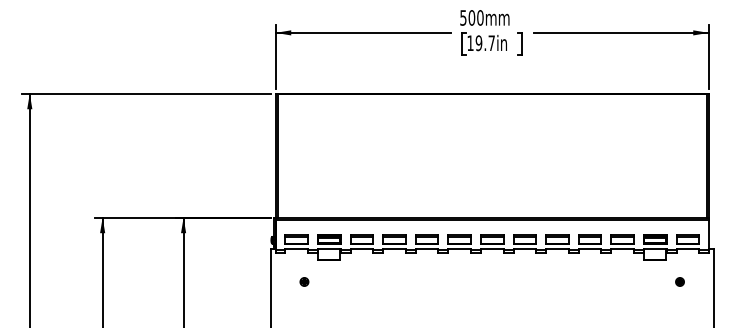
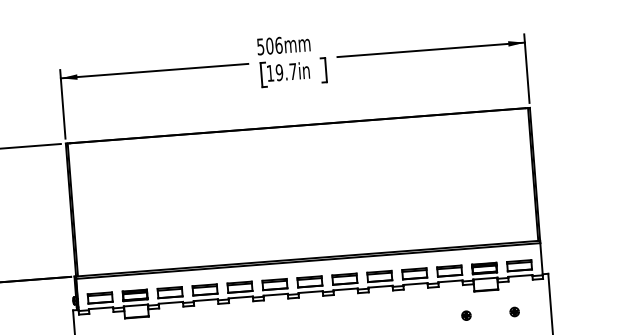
text: (480, 17) -> (279, 44), 500mm -> 506mm
part: (634, 281) -> (465, 315), added

